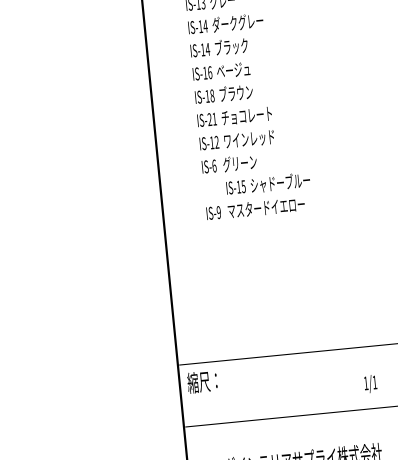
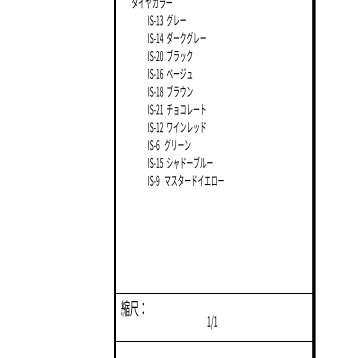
text: (205, 49) -> (159, 55), IS-14 -> IS-20
text: (268, 183) -> (180, 162), moved
text: (370, 384) -> (212, 322), moved

